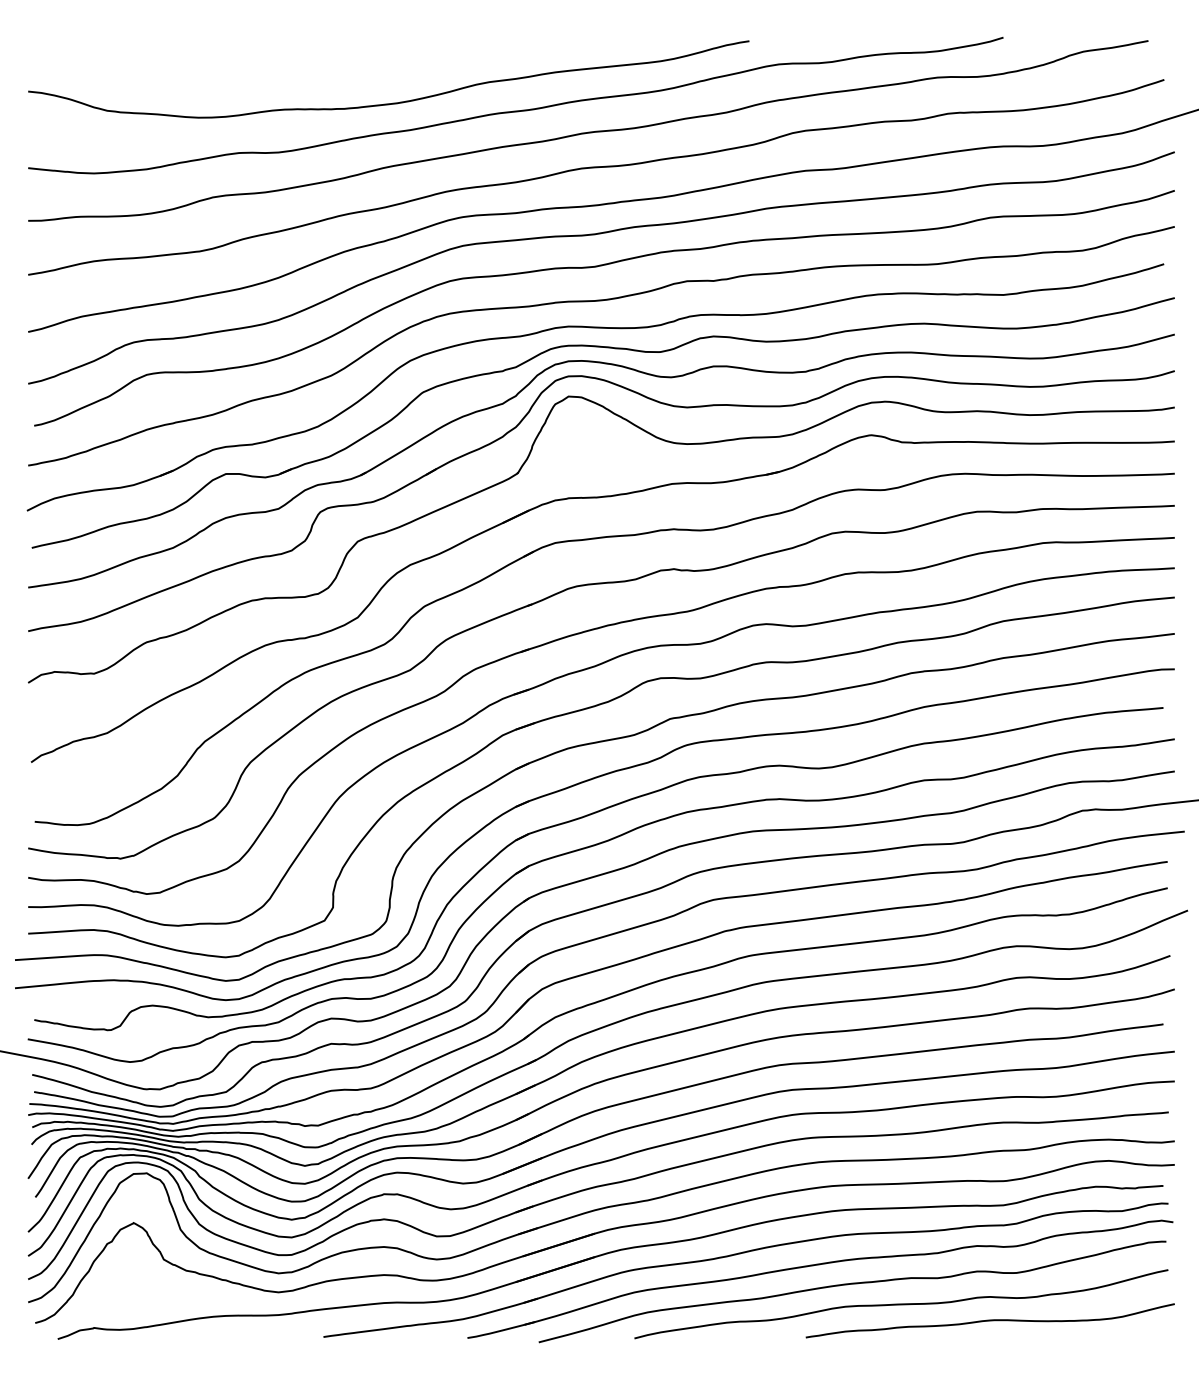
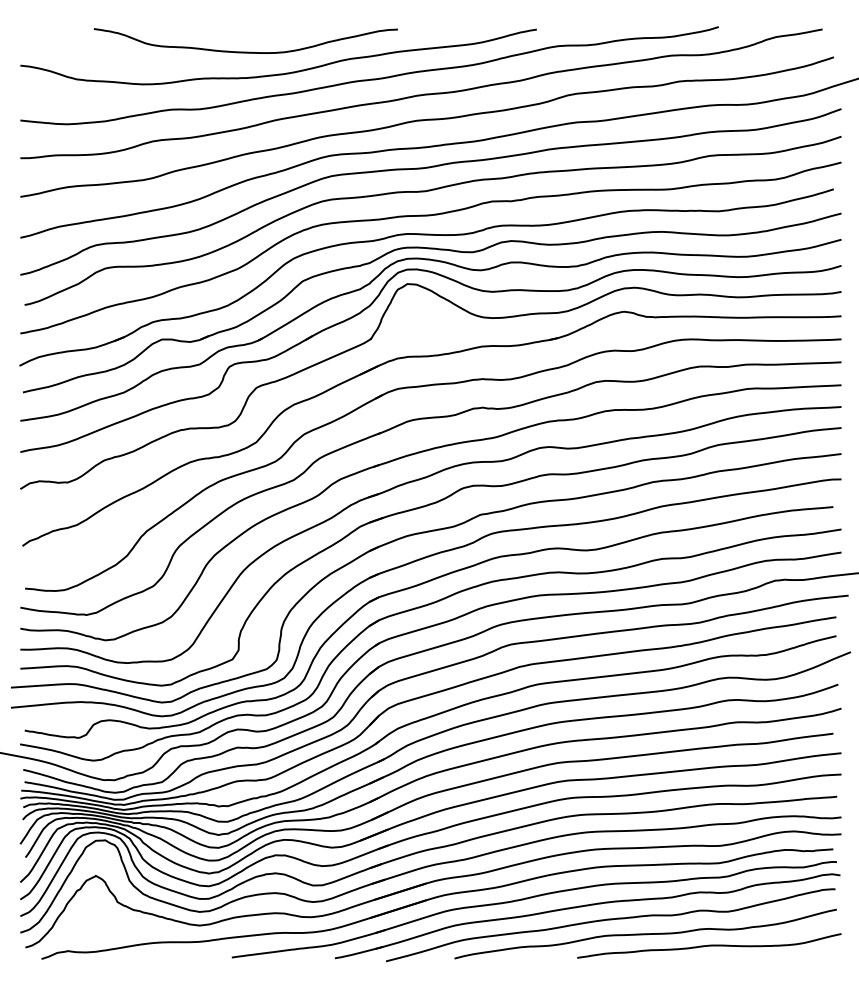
curve: (342, 71) -> (245, 51), added

